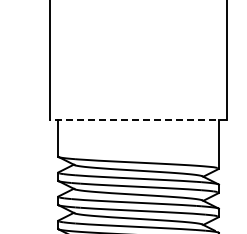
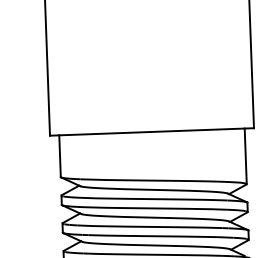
line: (138, 120) -> (151, 131), dashed -> solid

